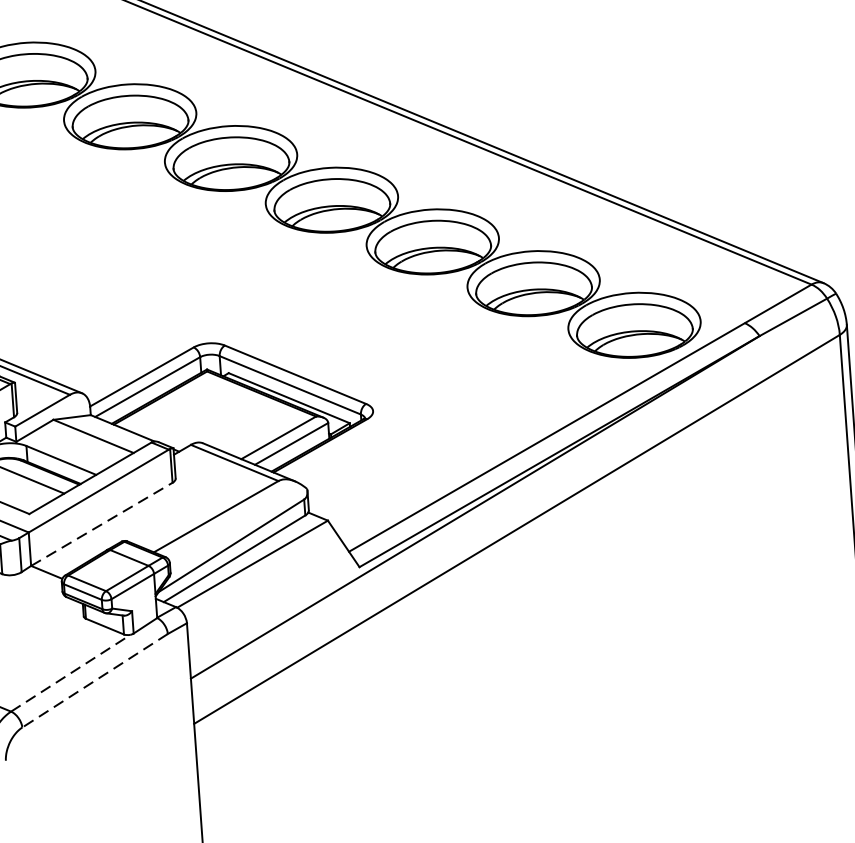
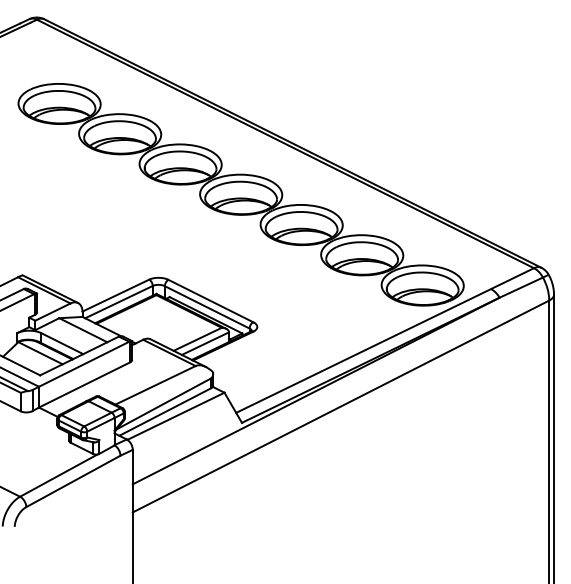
line: (101, 523) -> (84, 384), dashed -> solid
line: (71, 672) -> (59, 475), dashed -> solid
line: (95, 680) -> (73, 481), dashed -> solid

